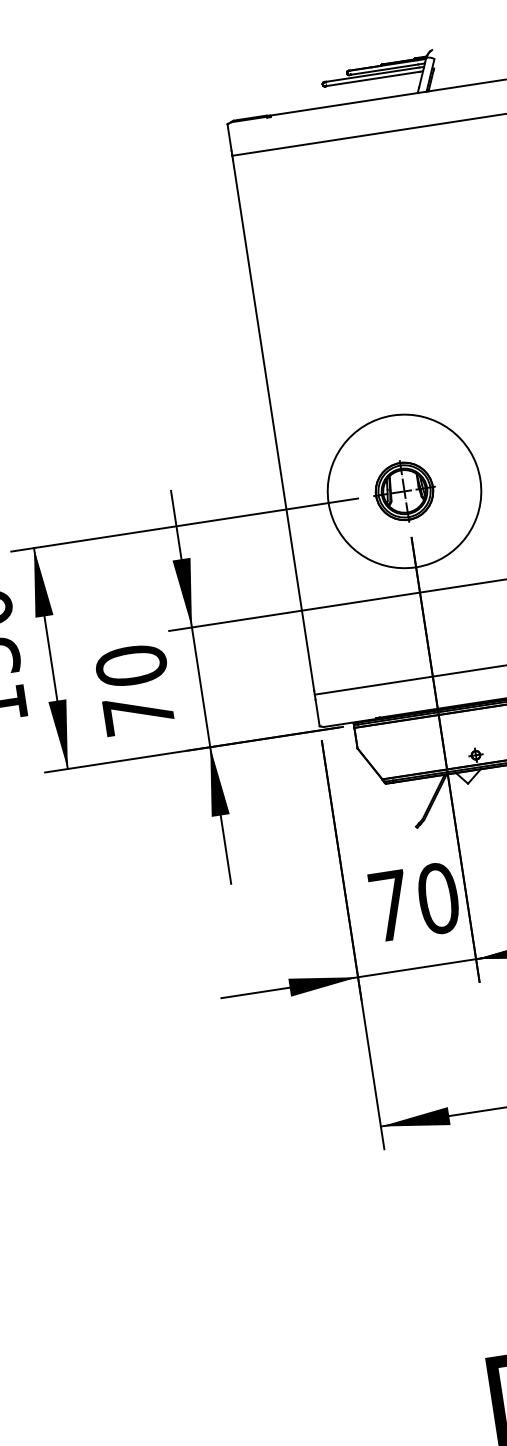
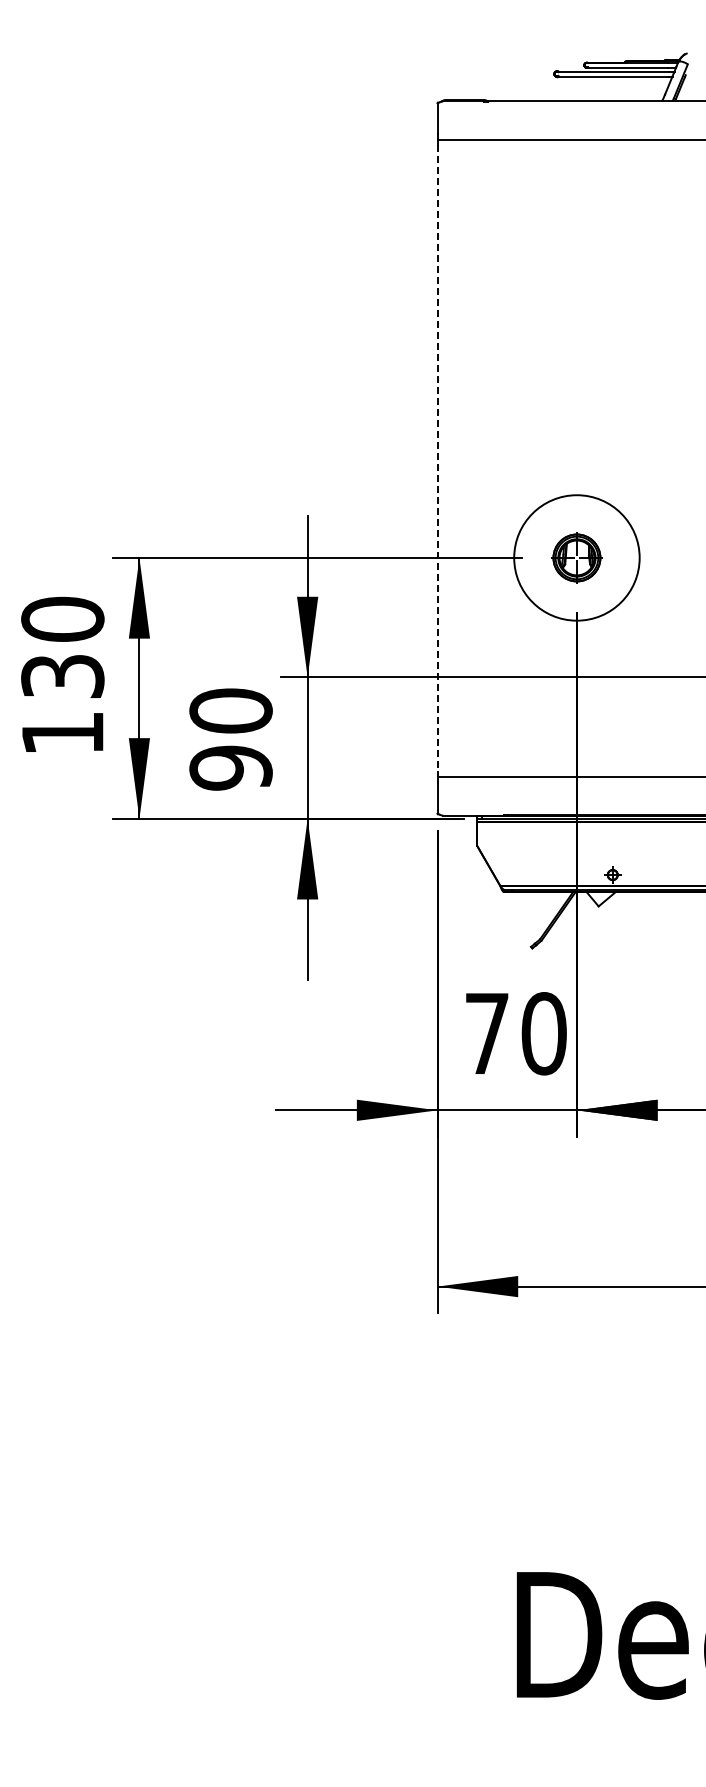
line: (273, 425) -> (437, 458), solid -> dashed
circle: (404, 491) -> (576, 557), size x0.7
part: (404, 491) -> (576, 557), size x0.7
text: (138, 713) -> (230, 767), 70 -> 90

